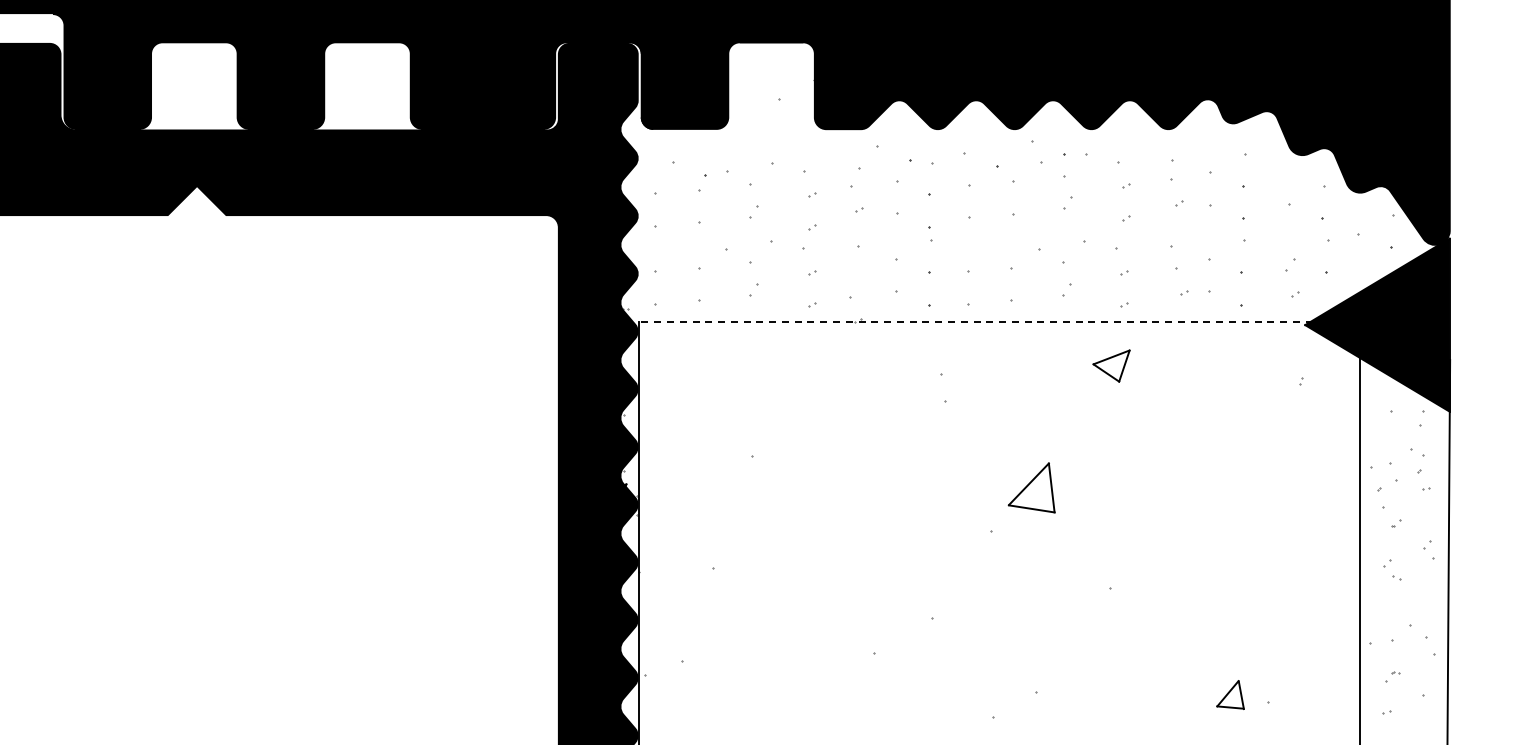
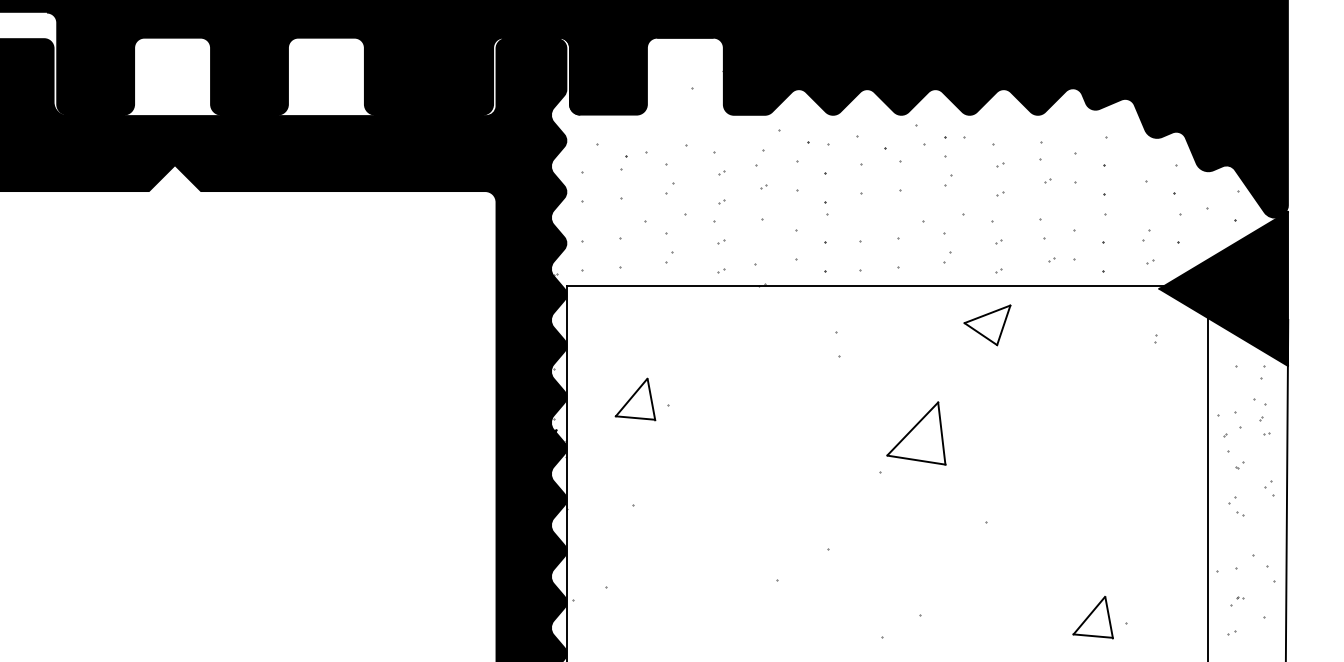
line: (1000, 322) -> (888, 286), dashed -> solid
part: (1111, 365) -> (987, 324), size x1.43
part: (715, 449) -> (635, 399), added
part: (1031, 487) -> (916, 433), size x1.43
part: (1230, 694) -> (1093, 617), size x1.67

